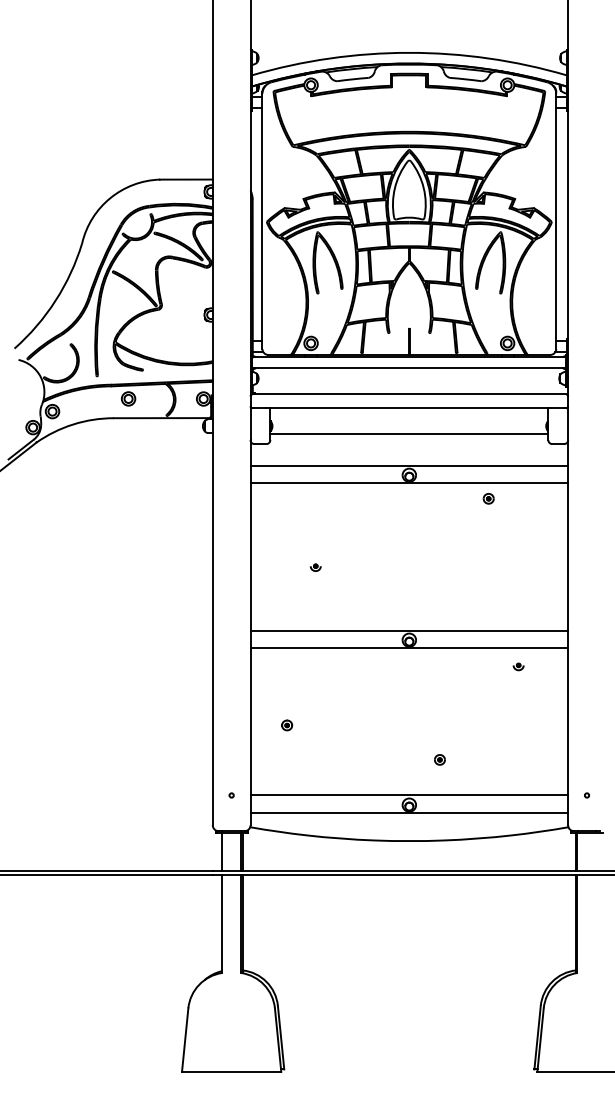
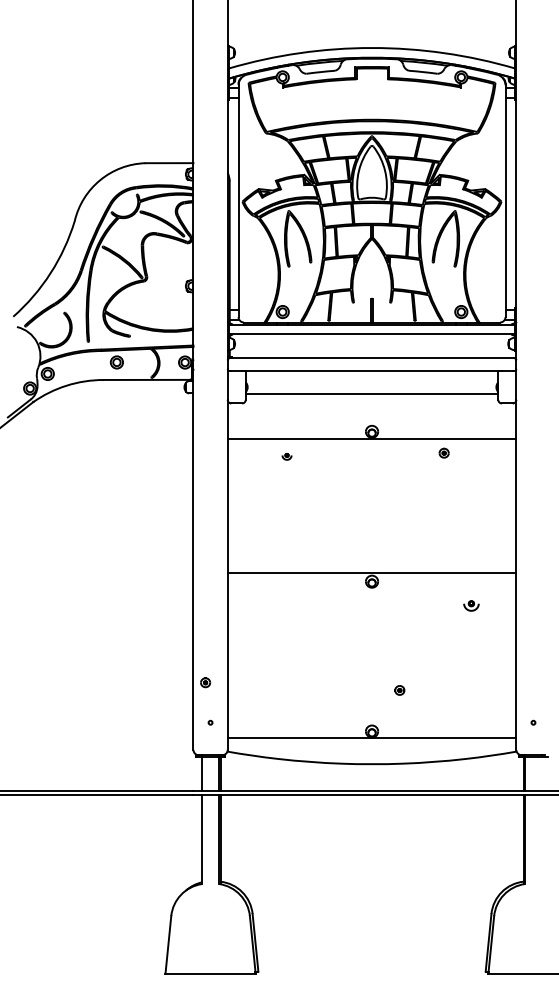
line: (409, 465) -> (372, 422), removed
part: (315, 567) -> (286, 456), moved
line: (409, 647) -> (372, 588), removed
part: (518, 666) -> (471, 605), size x1.6
part: (287, 725) -> (205, 682), moved
line: (409, 795) -> (372, 722), removed

